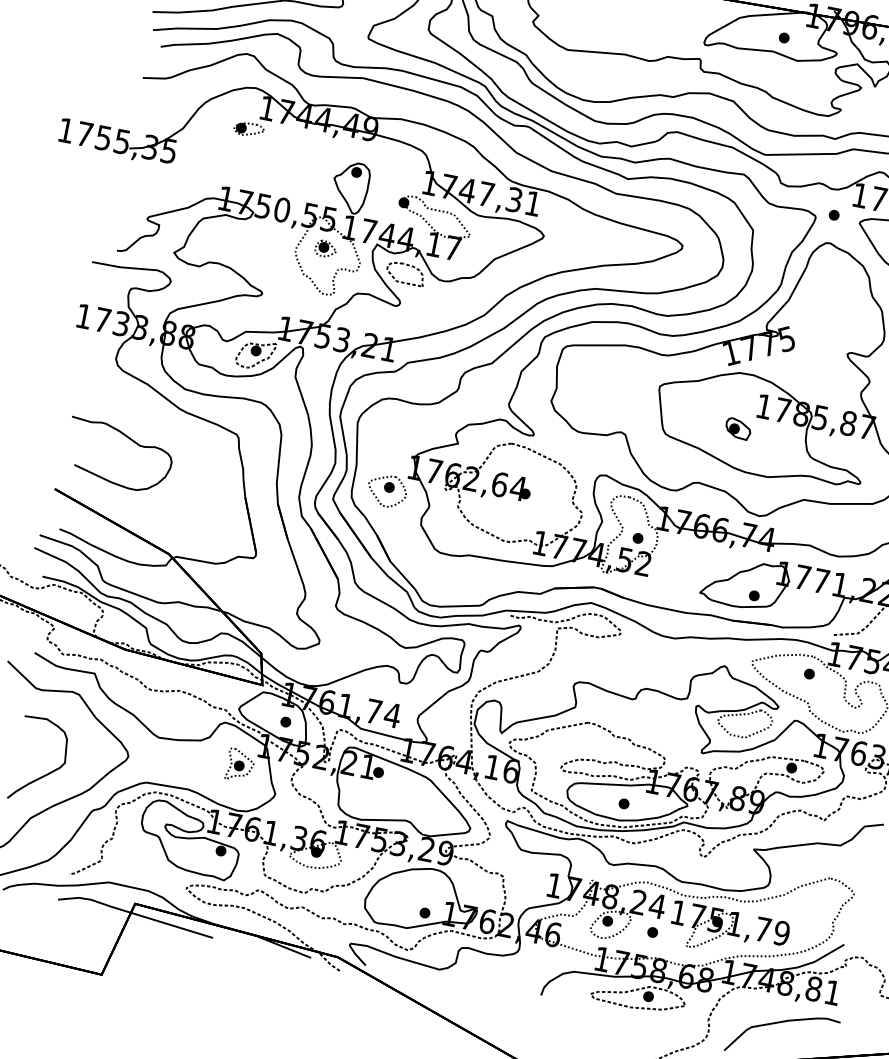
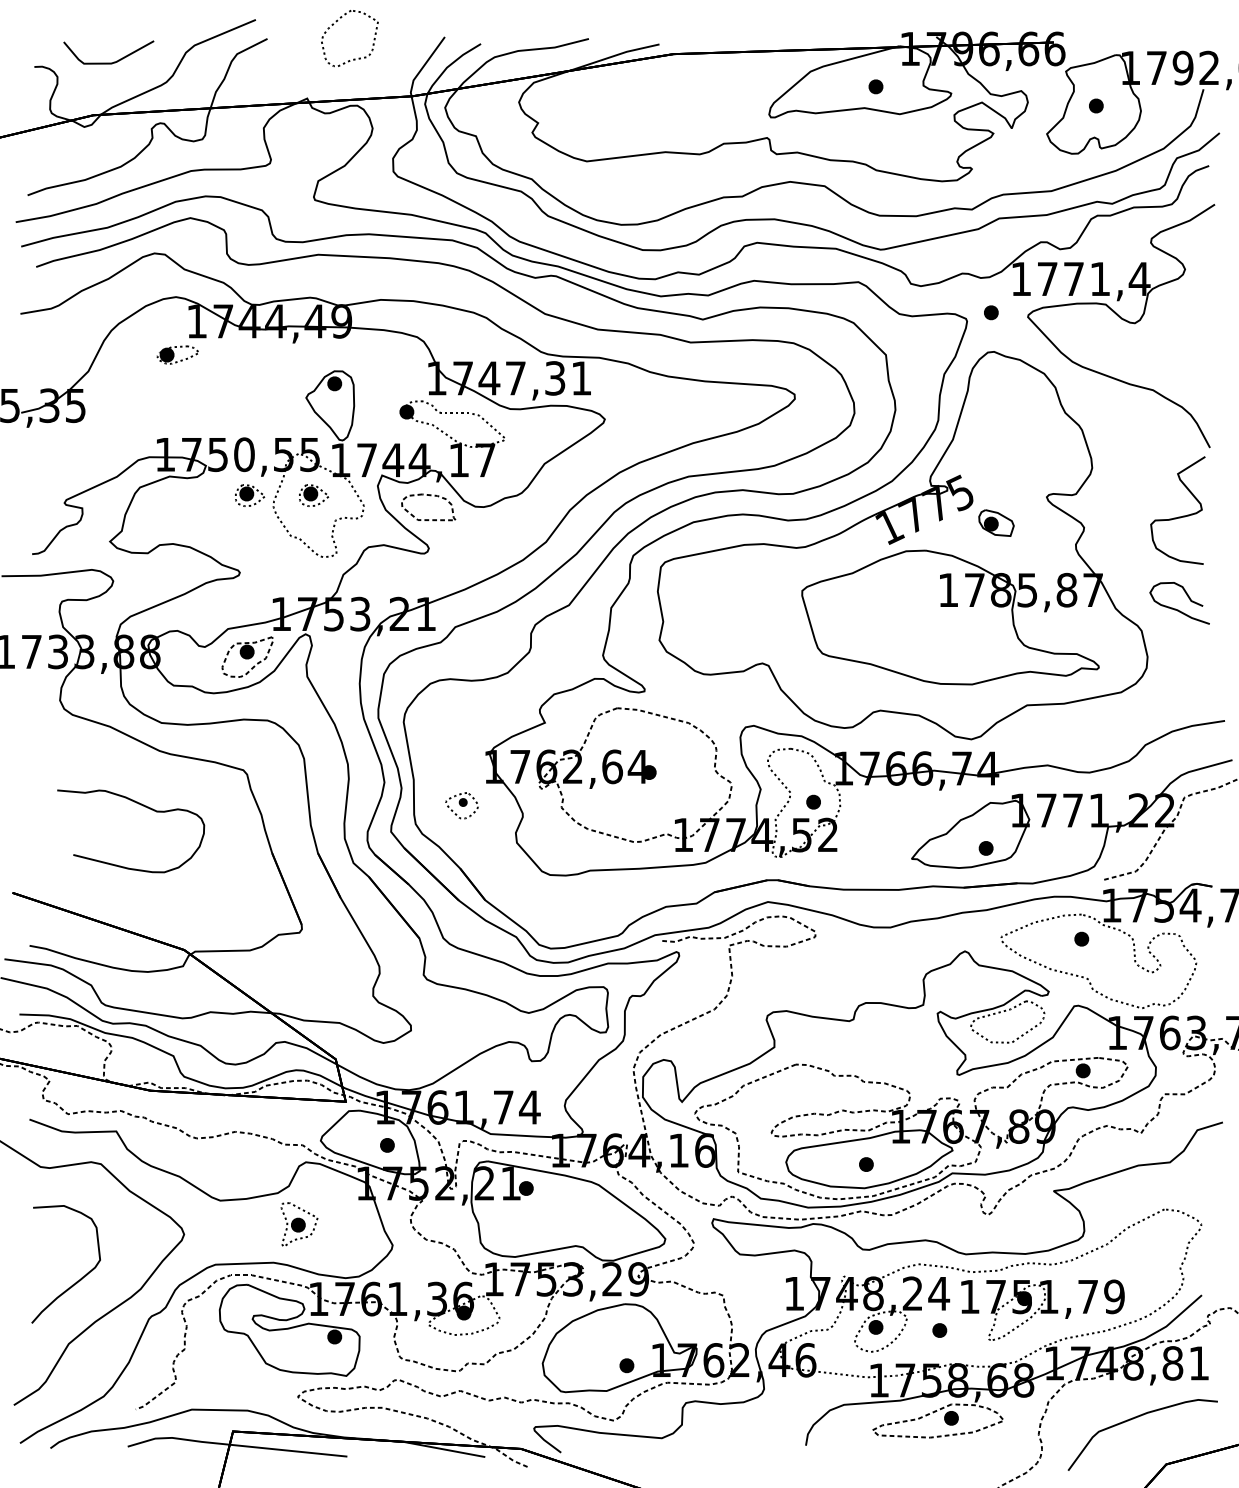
part: (280, 239) -> (250, 495), added
part: (738, 428) -> (996, 522), moved
curve: (129, 439) -> (140, 805), moved
part: (386, 490) -> (461, 805), size x0.6
part: (240, 765) -> (299, 1224), moved

